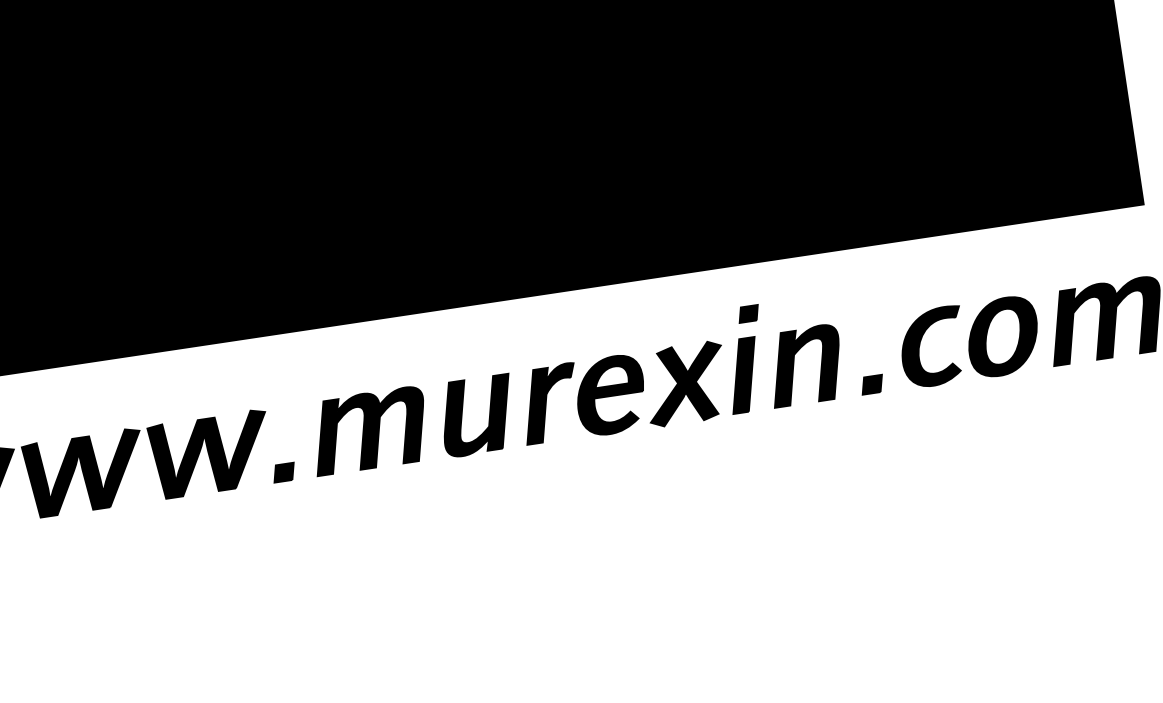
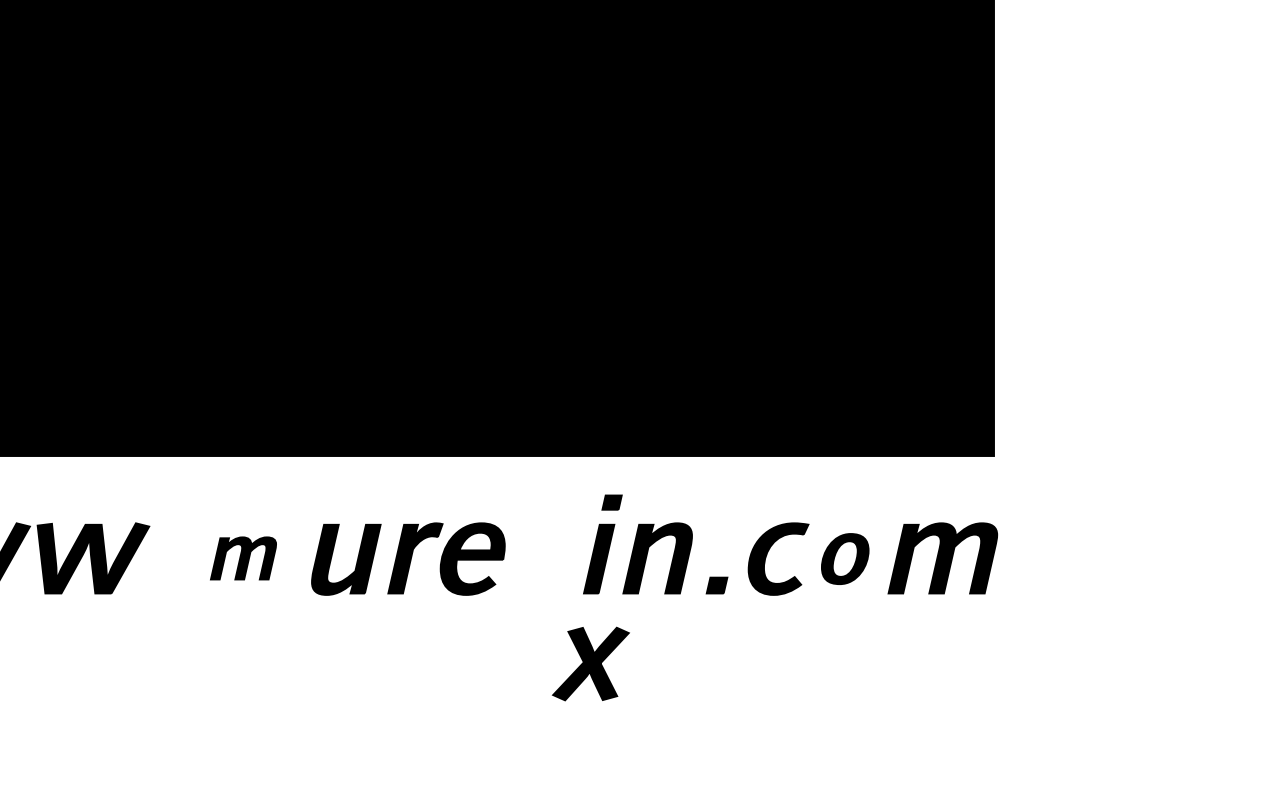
part: (1003, 336) -> (845, 558), size x0.7
part: (685, 383) -> (590, 663), moved
part: (369, 430) -> (243, 558), size x0.6
part: (284, 472) -> (158, 585), removed

